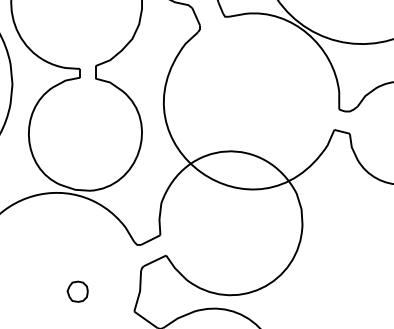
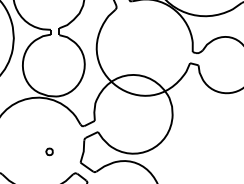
part: (77, 291) -> (49, 151), size x0.6

